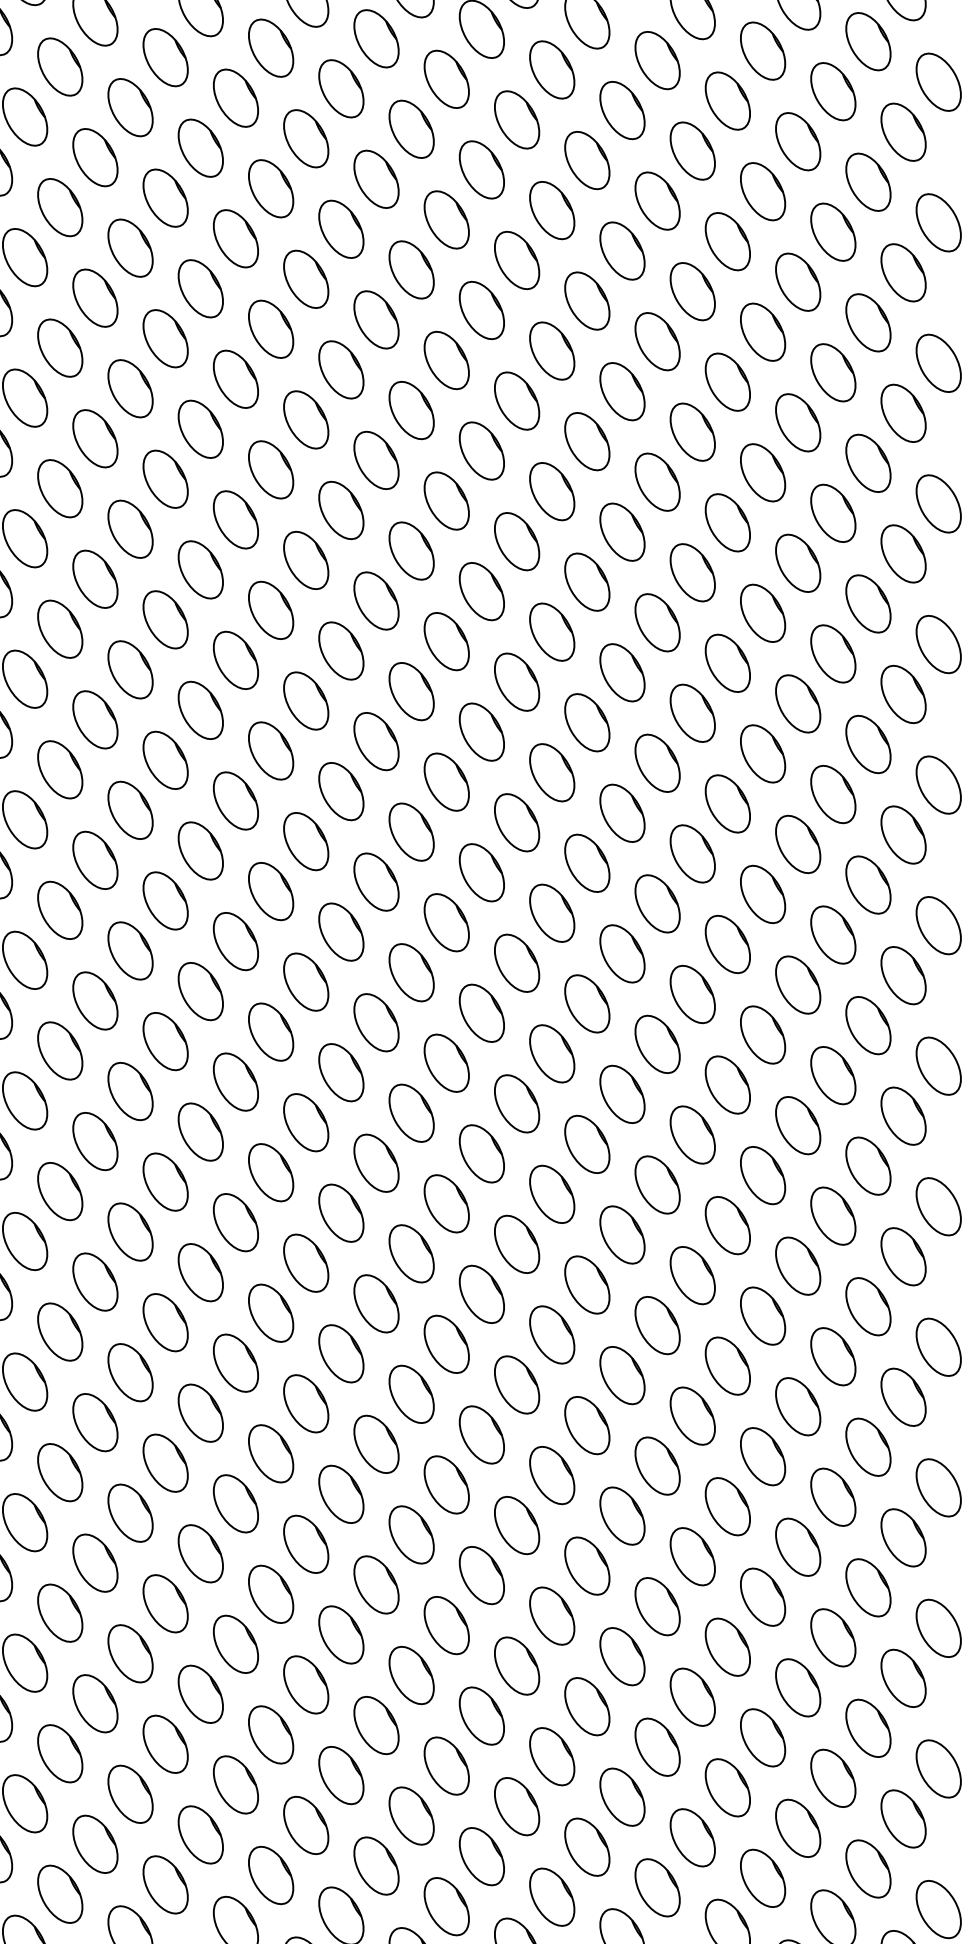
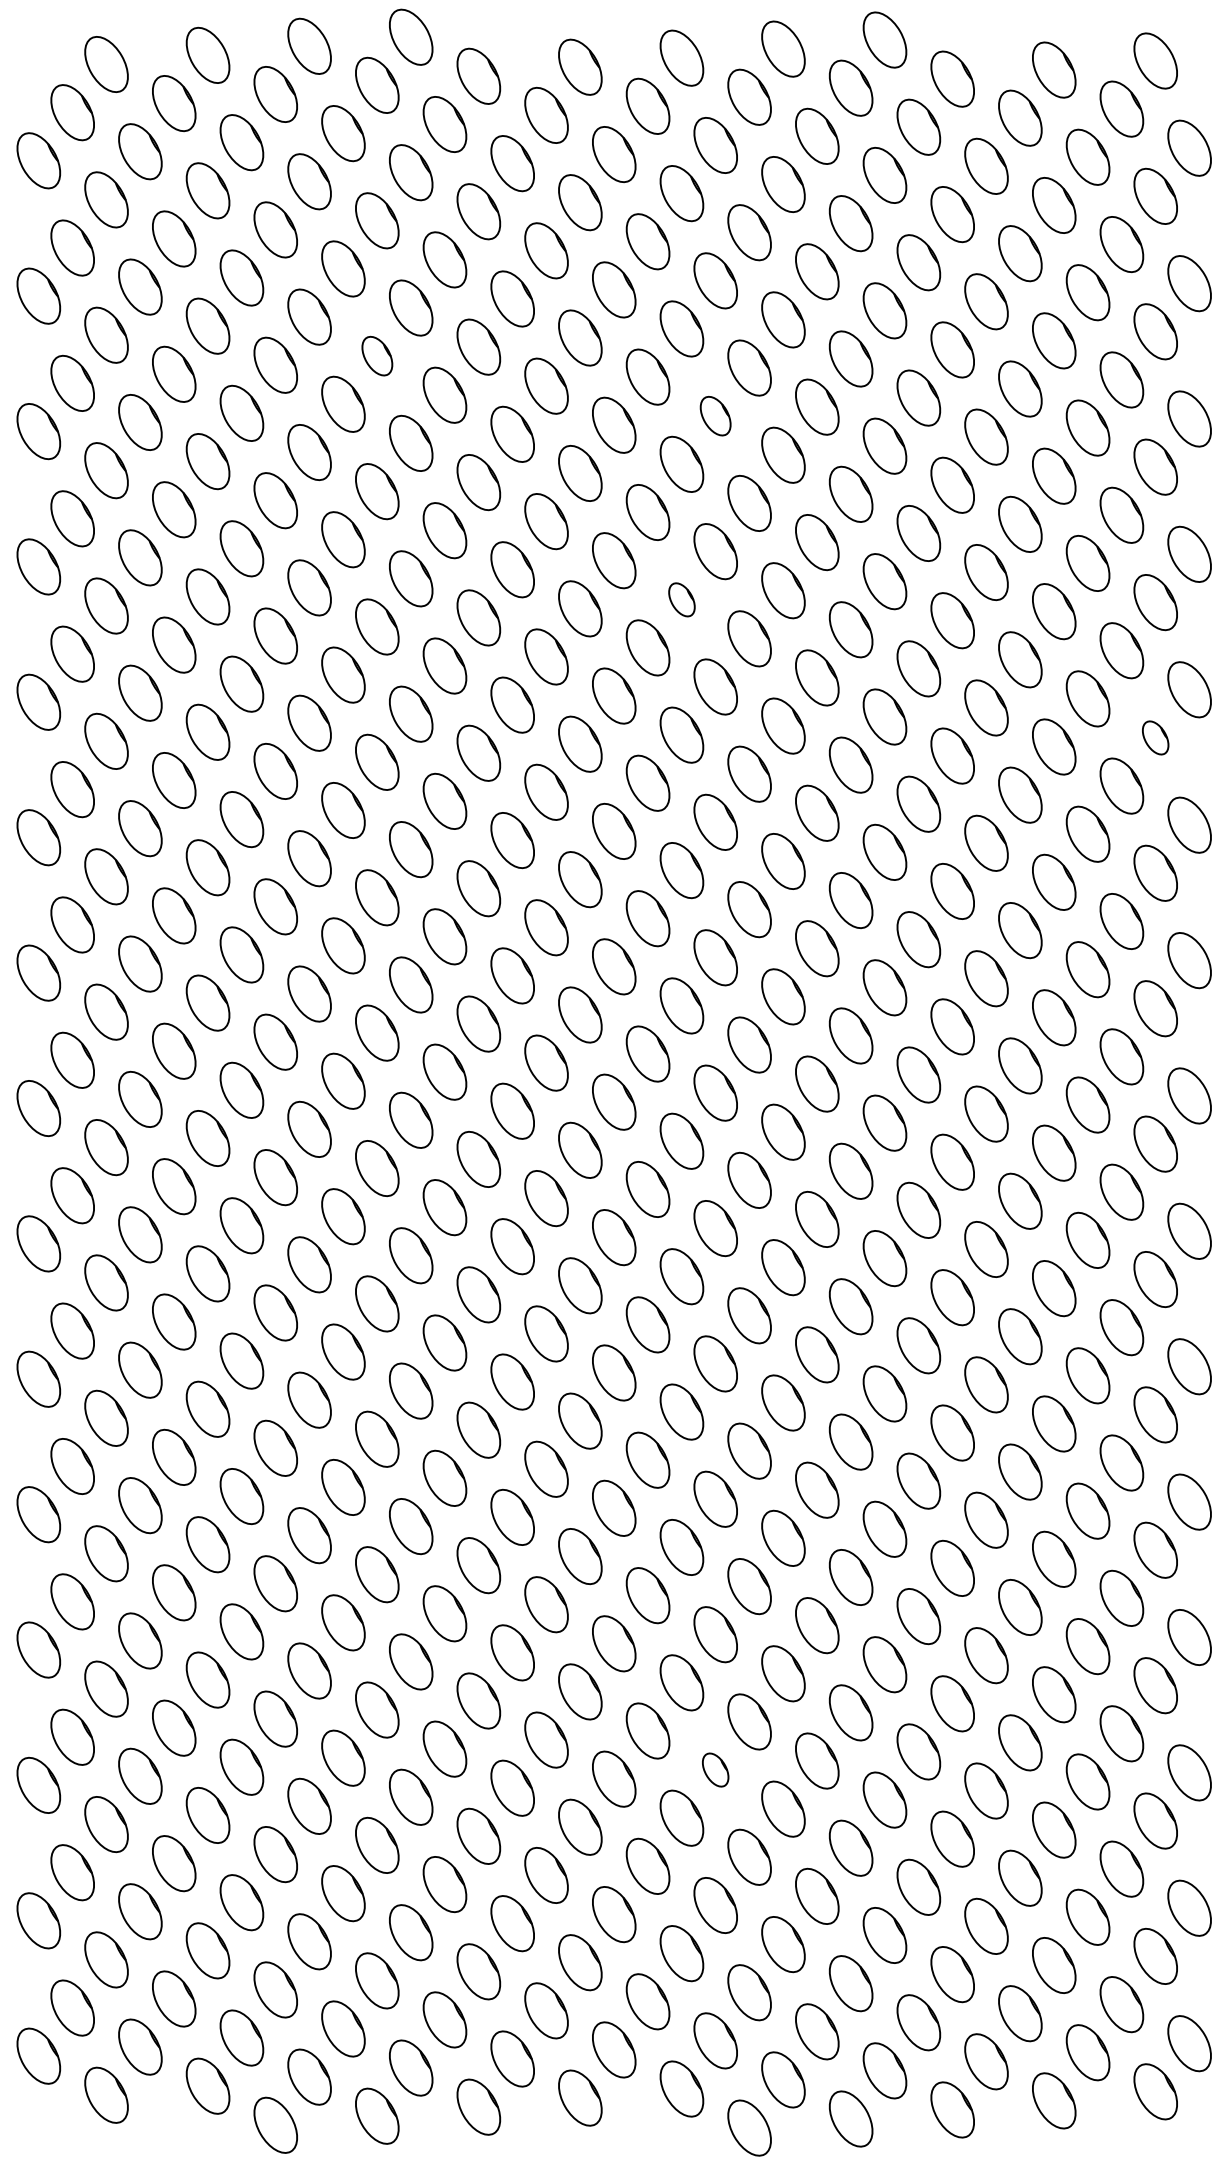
part: (95, 156) -> (377, 355), size x0.7
part: (446, 219) -> (715, 415), size x0.7
part: (411, 410) -> (681, 599), size x0.6
part: (903, 553) -> (1155, 737), size x0.6
part: (446, 1624) -> (715, 1769), size x0.6

